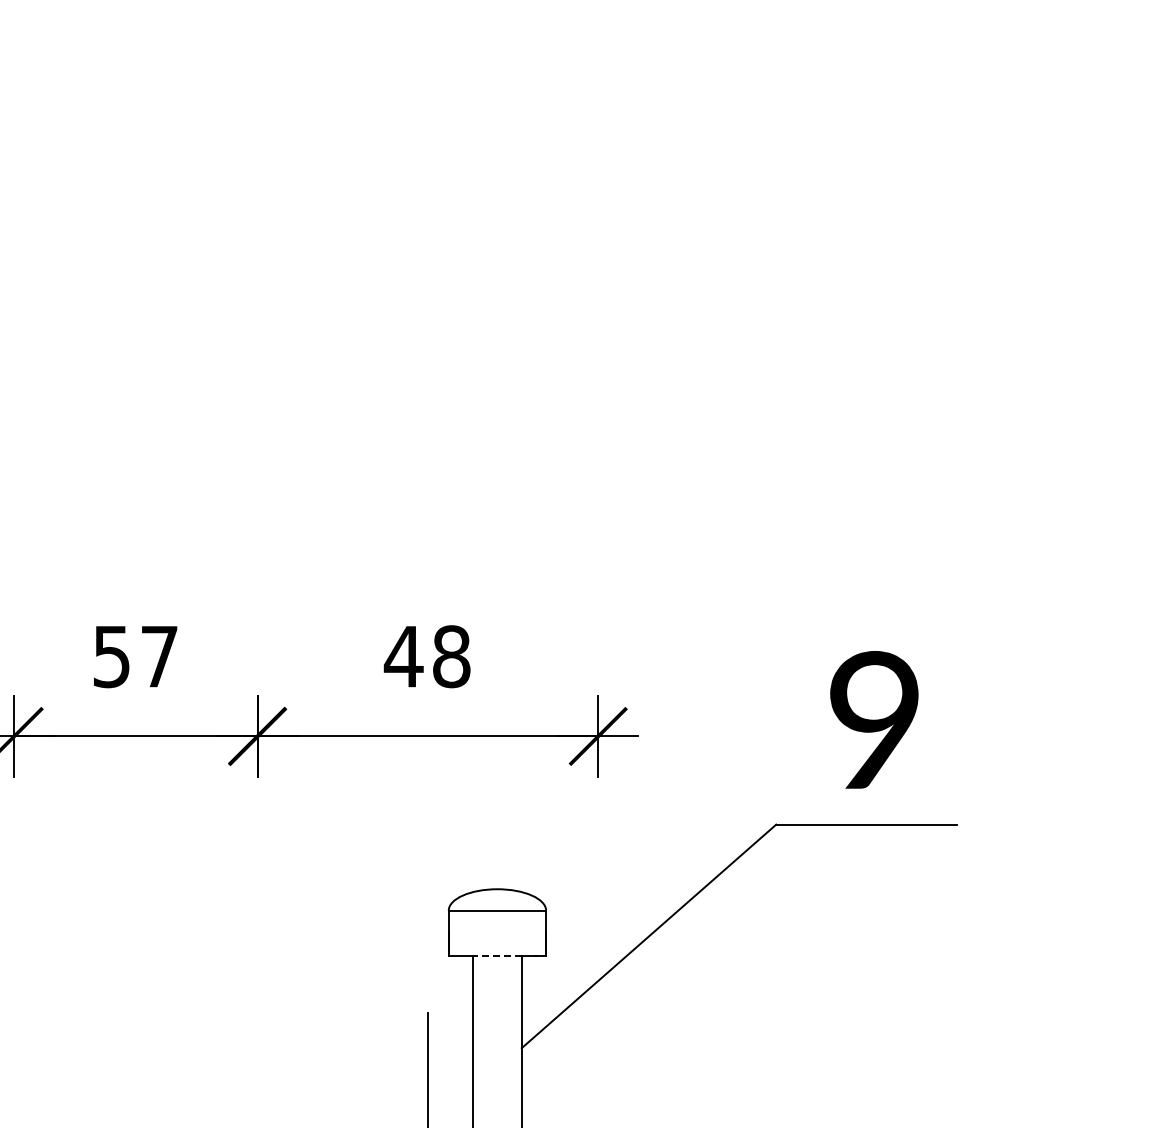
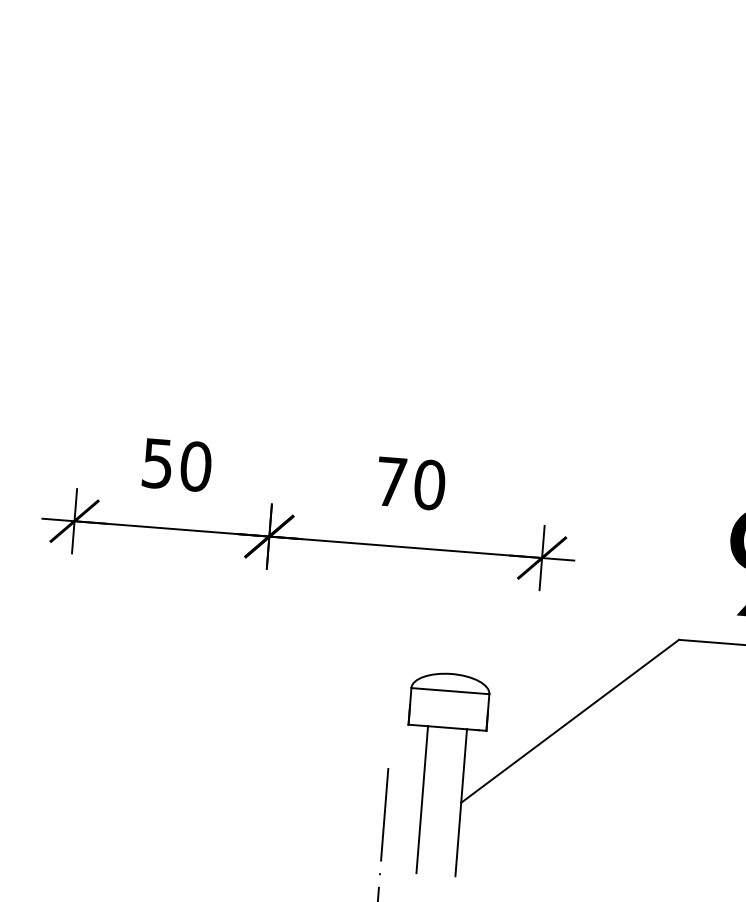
text: (159, 656) -> (195, 466), 57 -> 50
text: (426, 656) -> (409, 483), 48 -> 70
line: (496, 956) -> (446, 727), dashed -> solid

